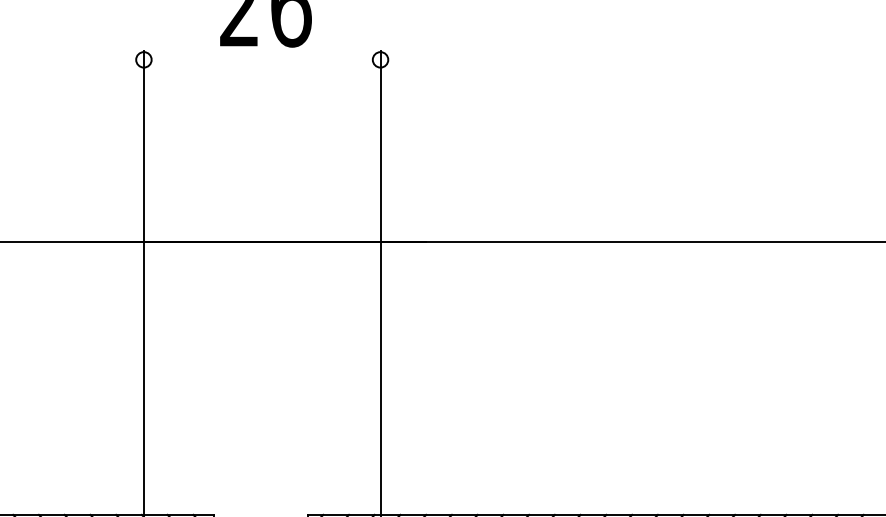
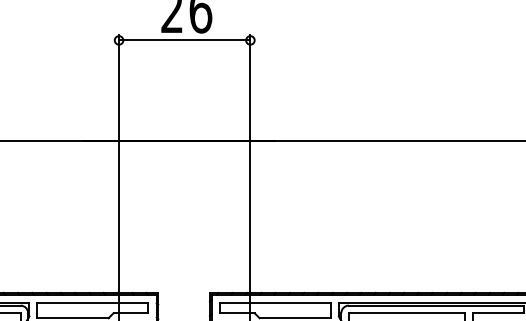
line: (261, 59) -> (184, 40), added

